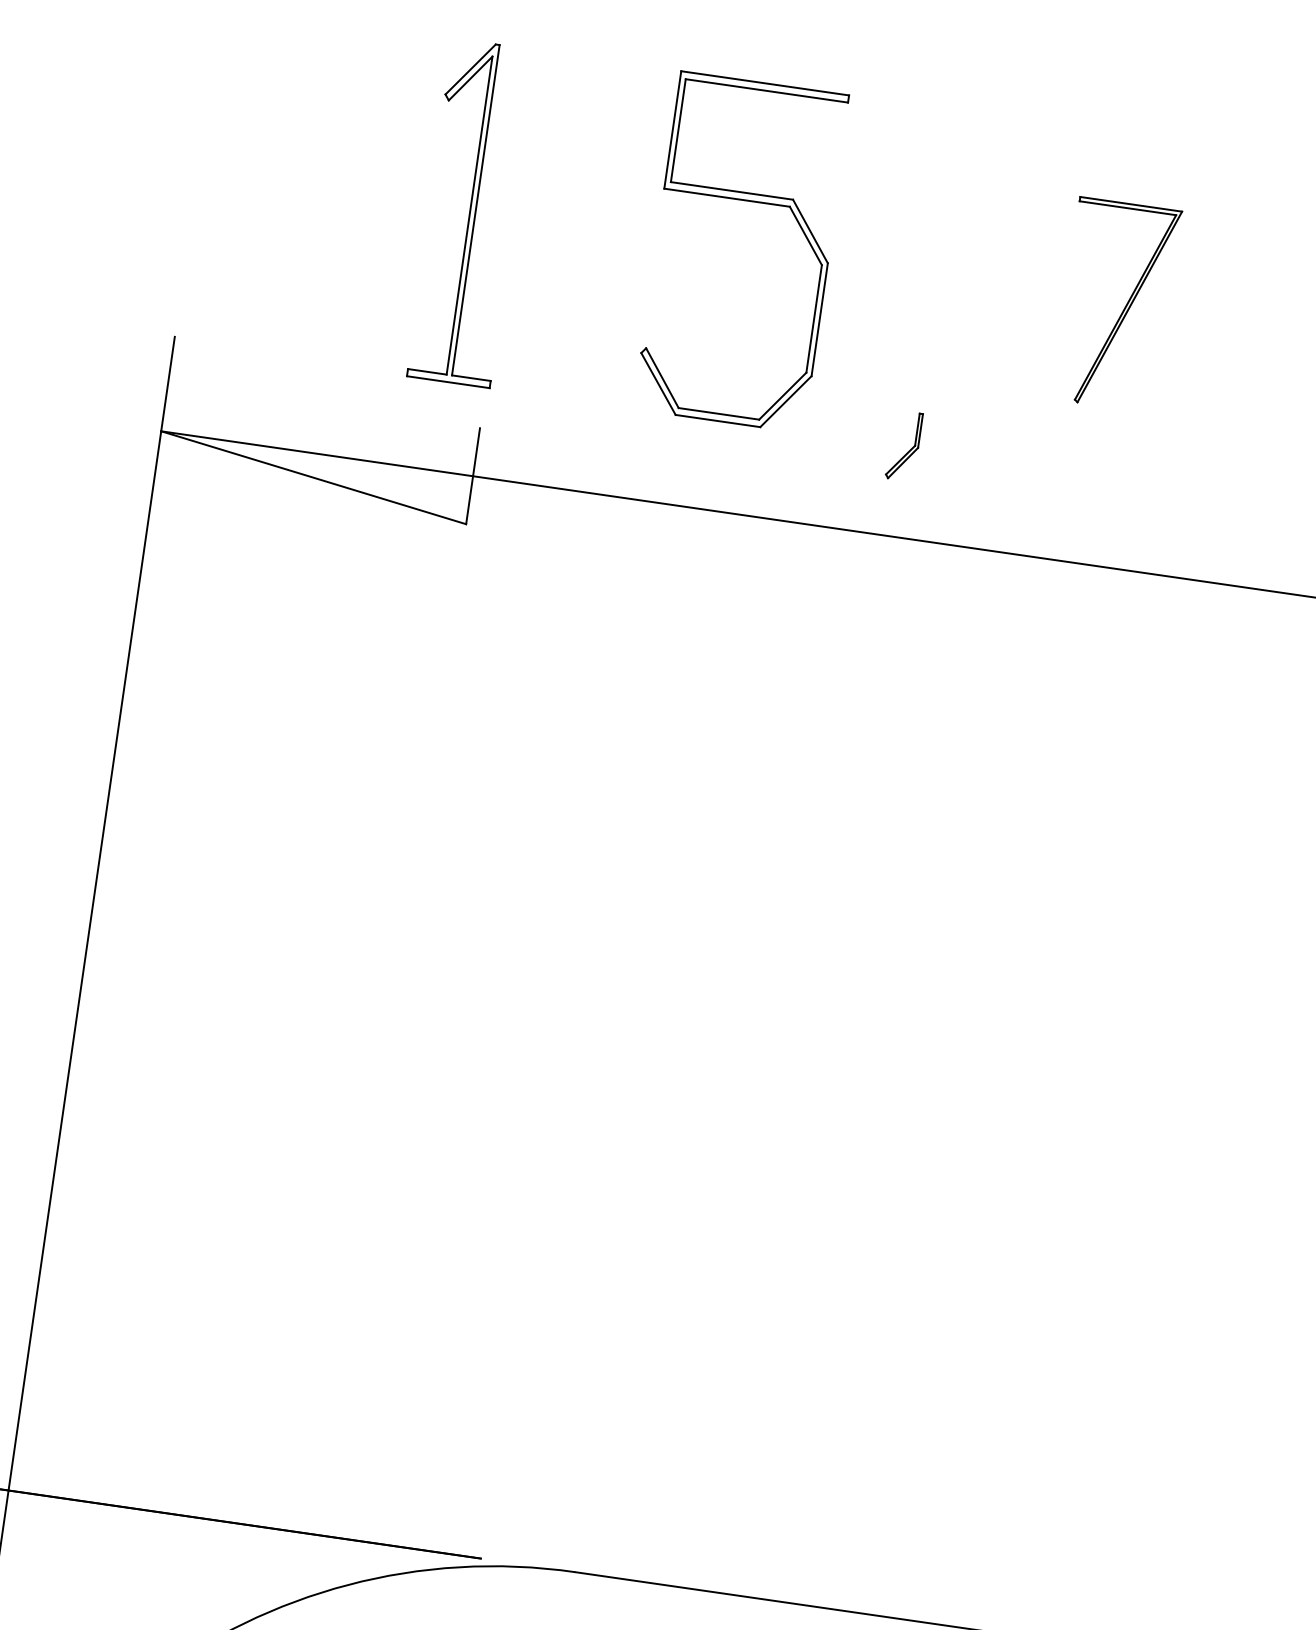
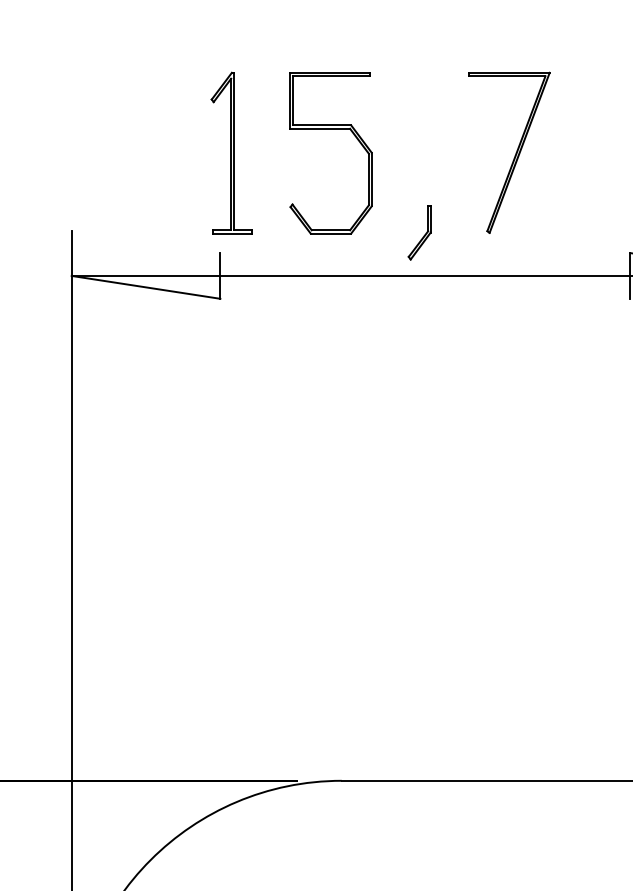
part: (470, 211) -> (231, 152), moved
part: (1117, 304) -> (509, 152), size x1.67
part: (904, 445) -> (419, 232), size x1.67

